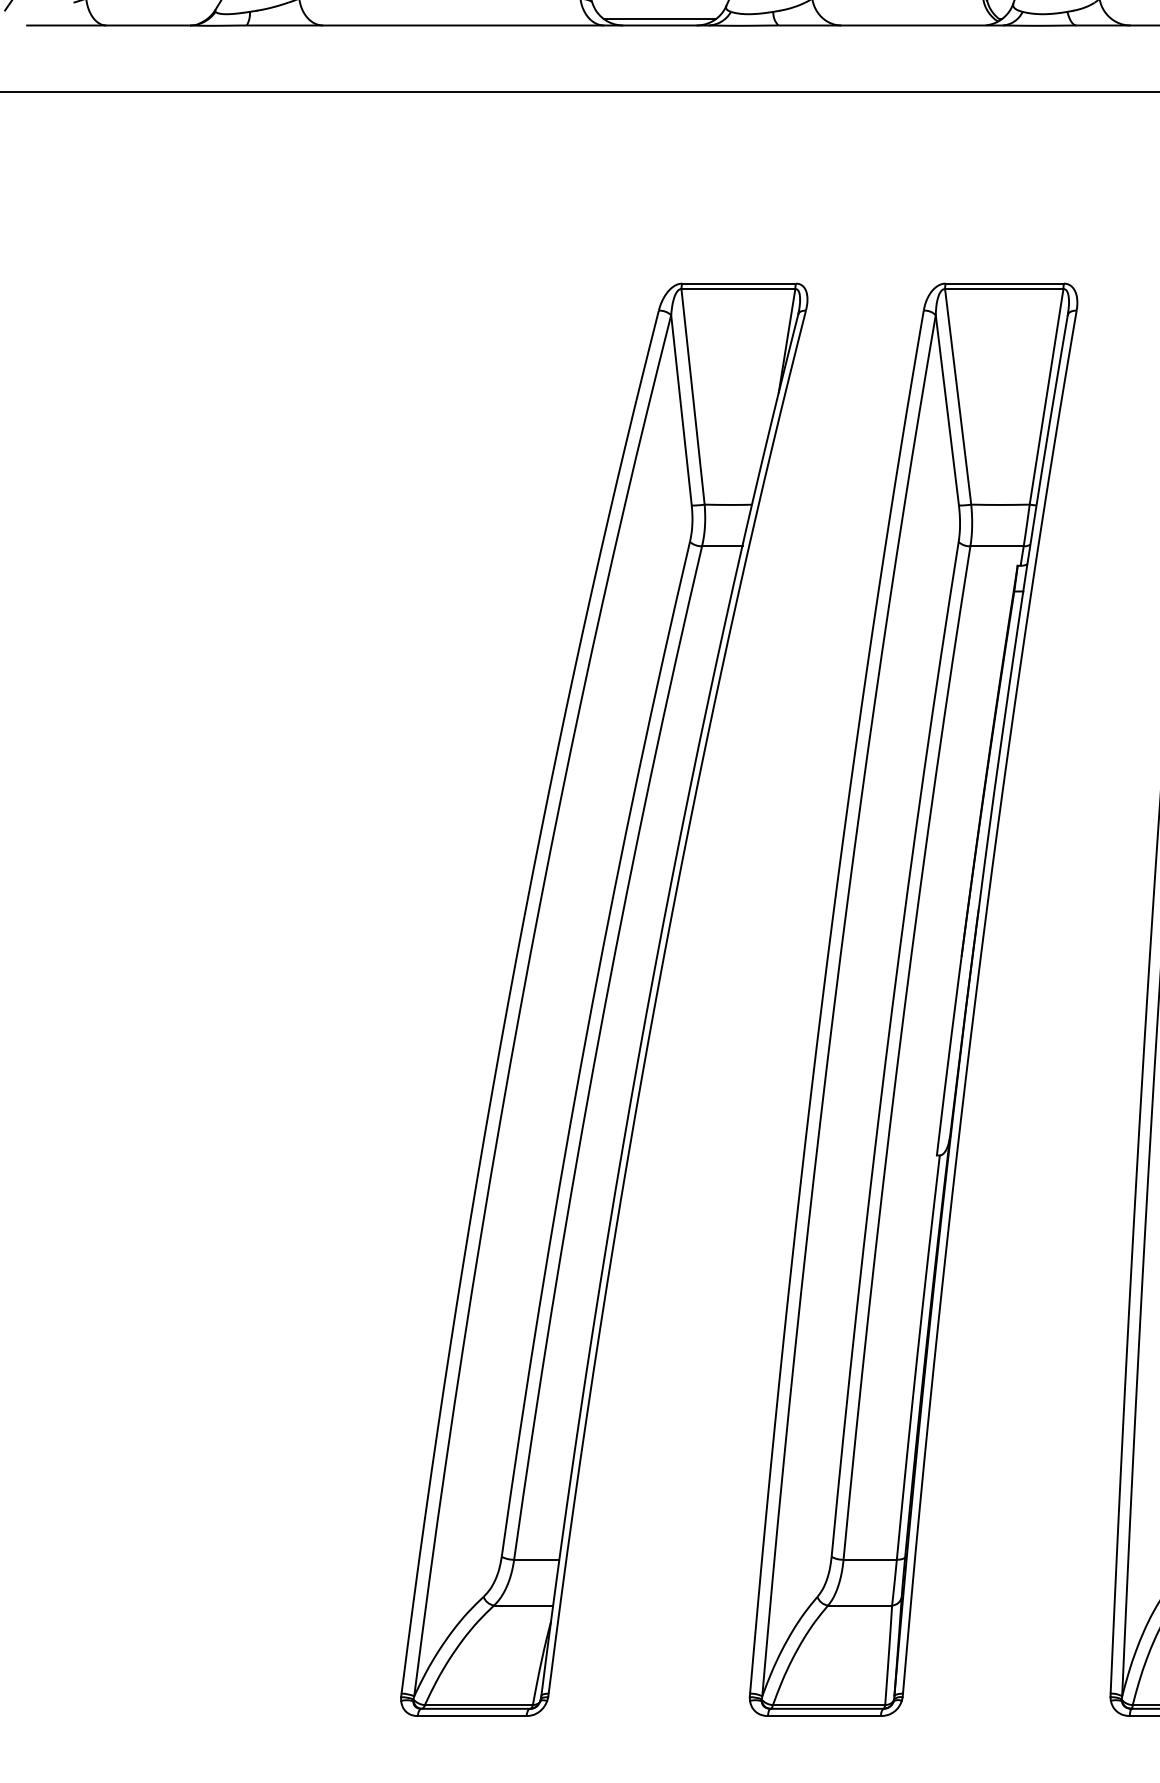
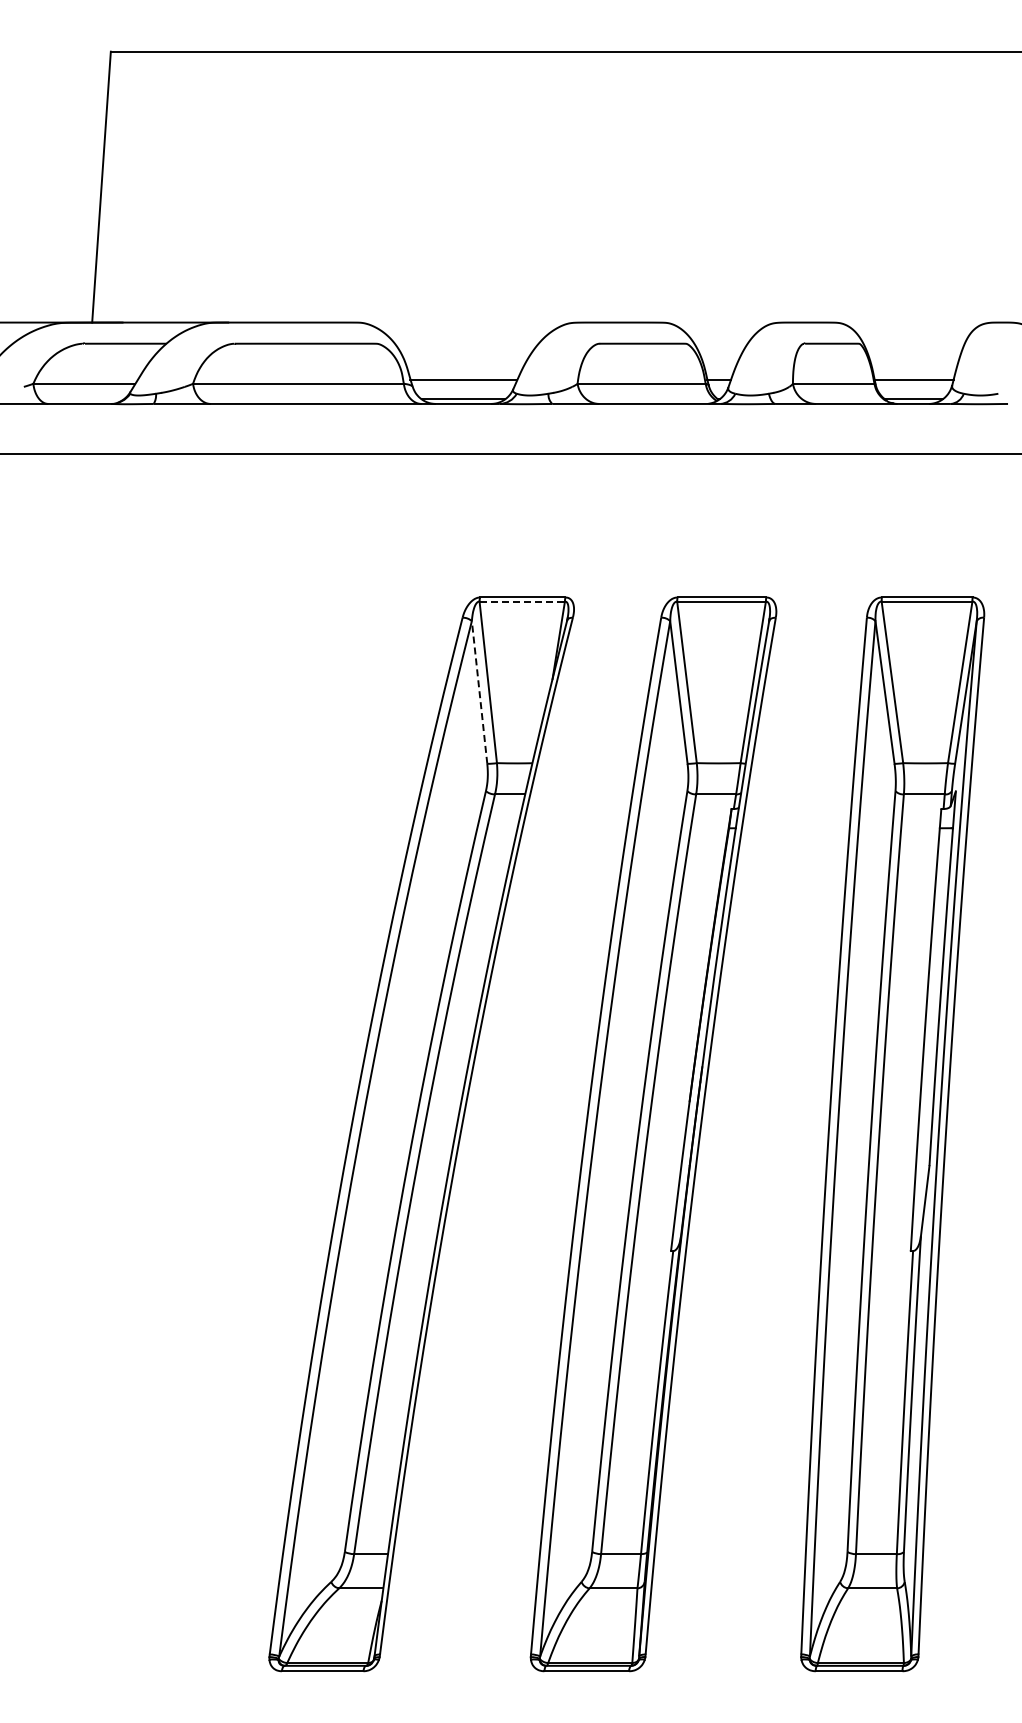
line: (738, 288) -> (522, 601), solid -> dashed
line: (681, 410) -> (479, 692), solid -> dashed

